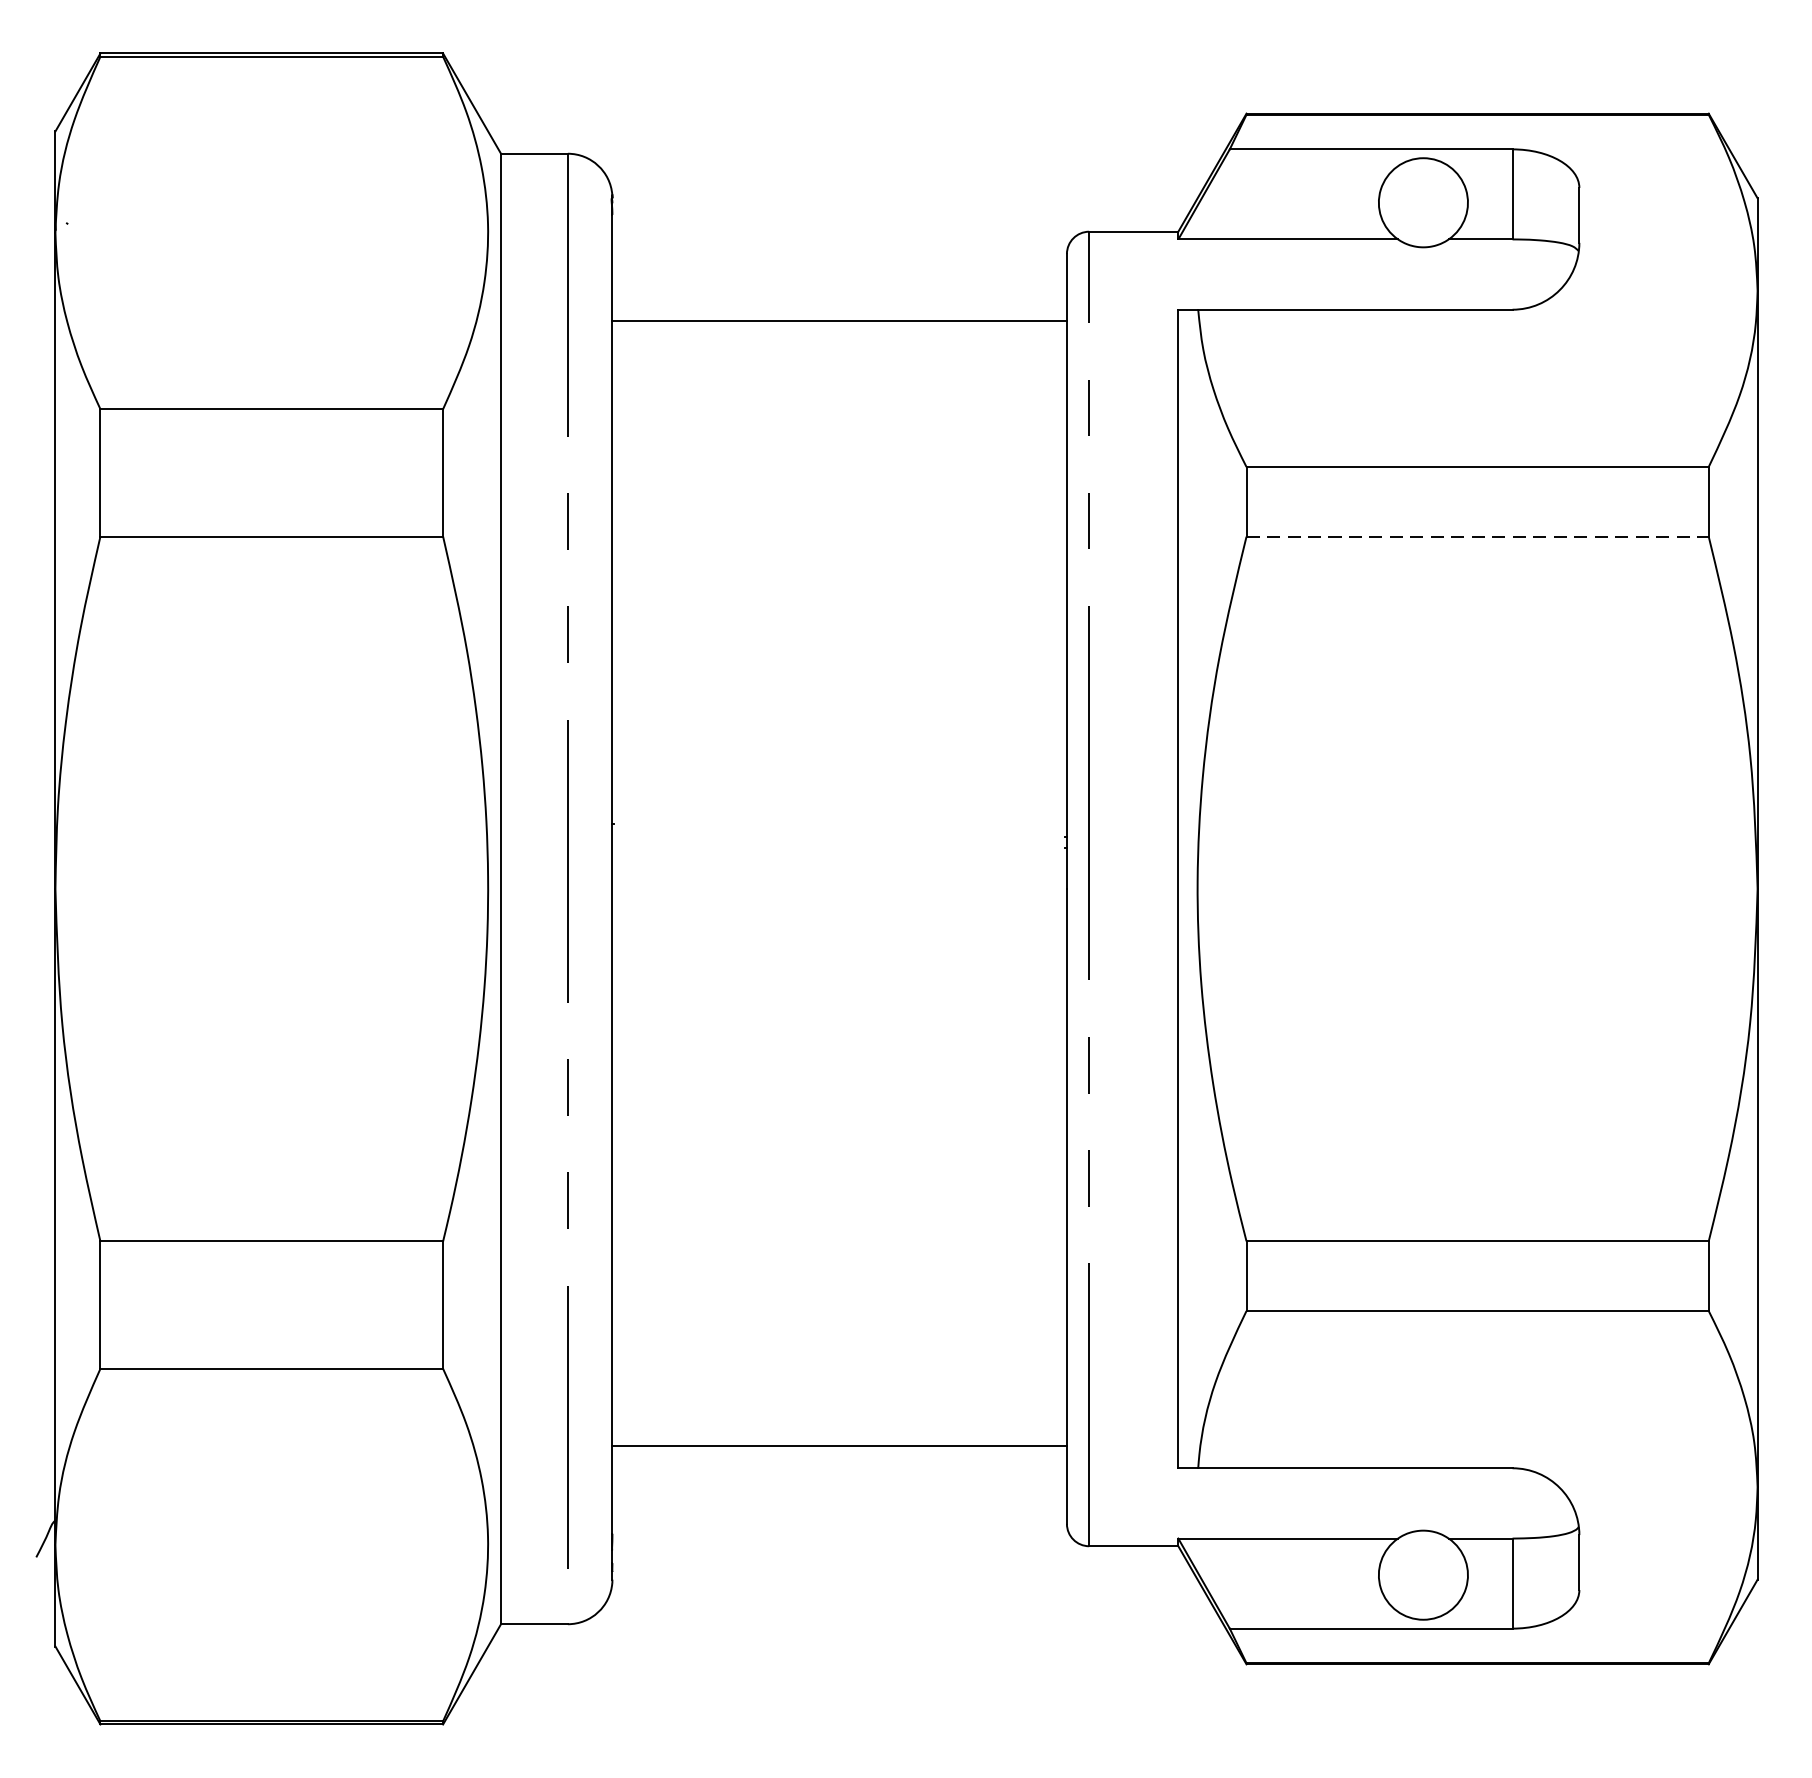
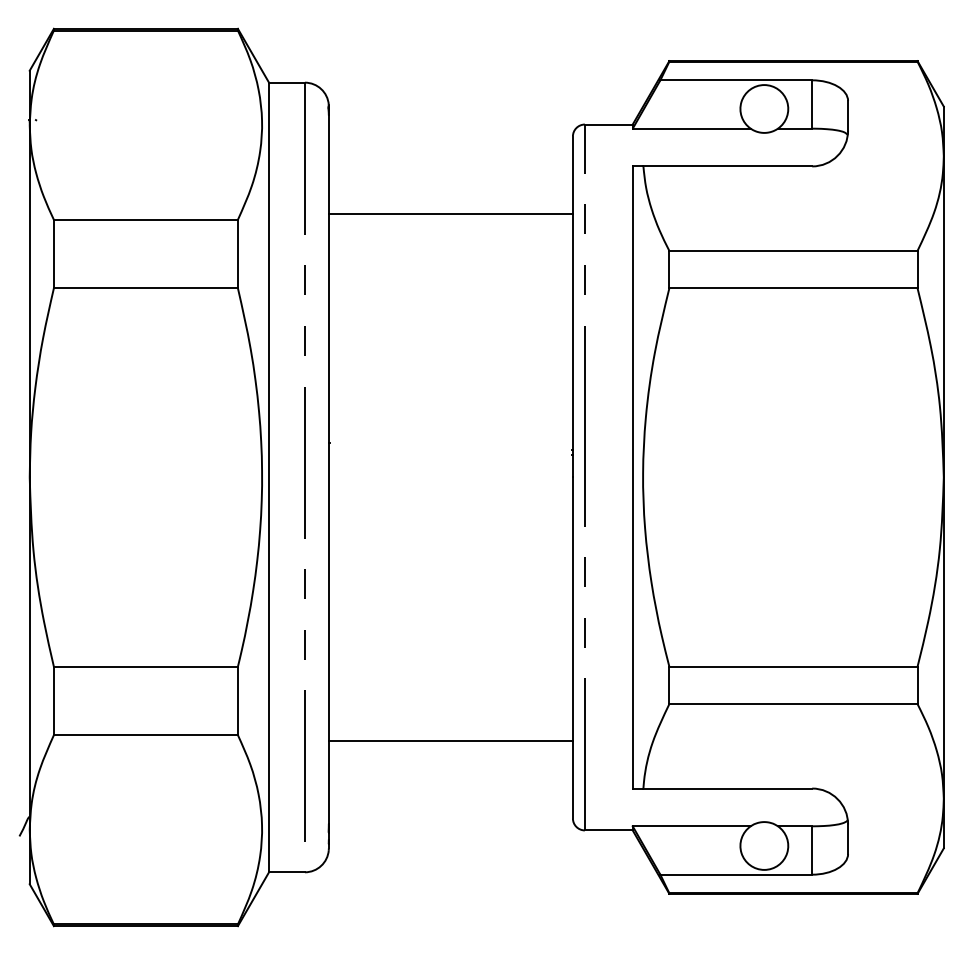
line: (838, 321) -> (450, 214), moved
line: (1477, 537) -> (793, 288), dashed -> solid
line: (838, 1445) -> (450, 740), moved

